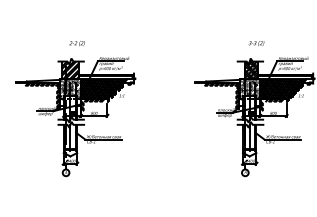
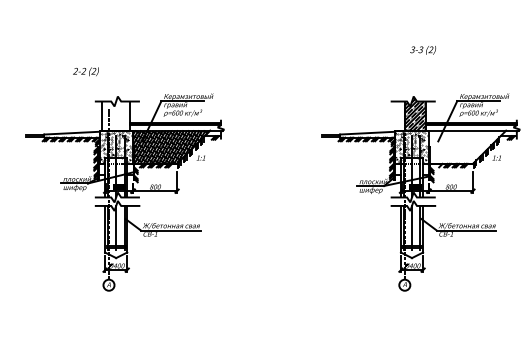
text: (76, 43) -> (84, 71), moved
text: (256, 43) -> (423, 50), moved
hatch: (70, 69) -> (116, 114), removed
hatch: (282, 89) -> (466, 147), removed

